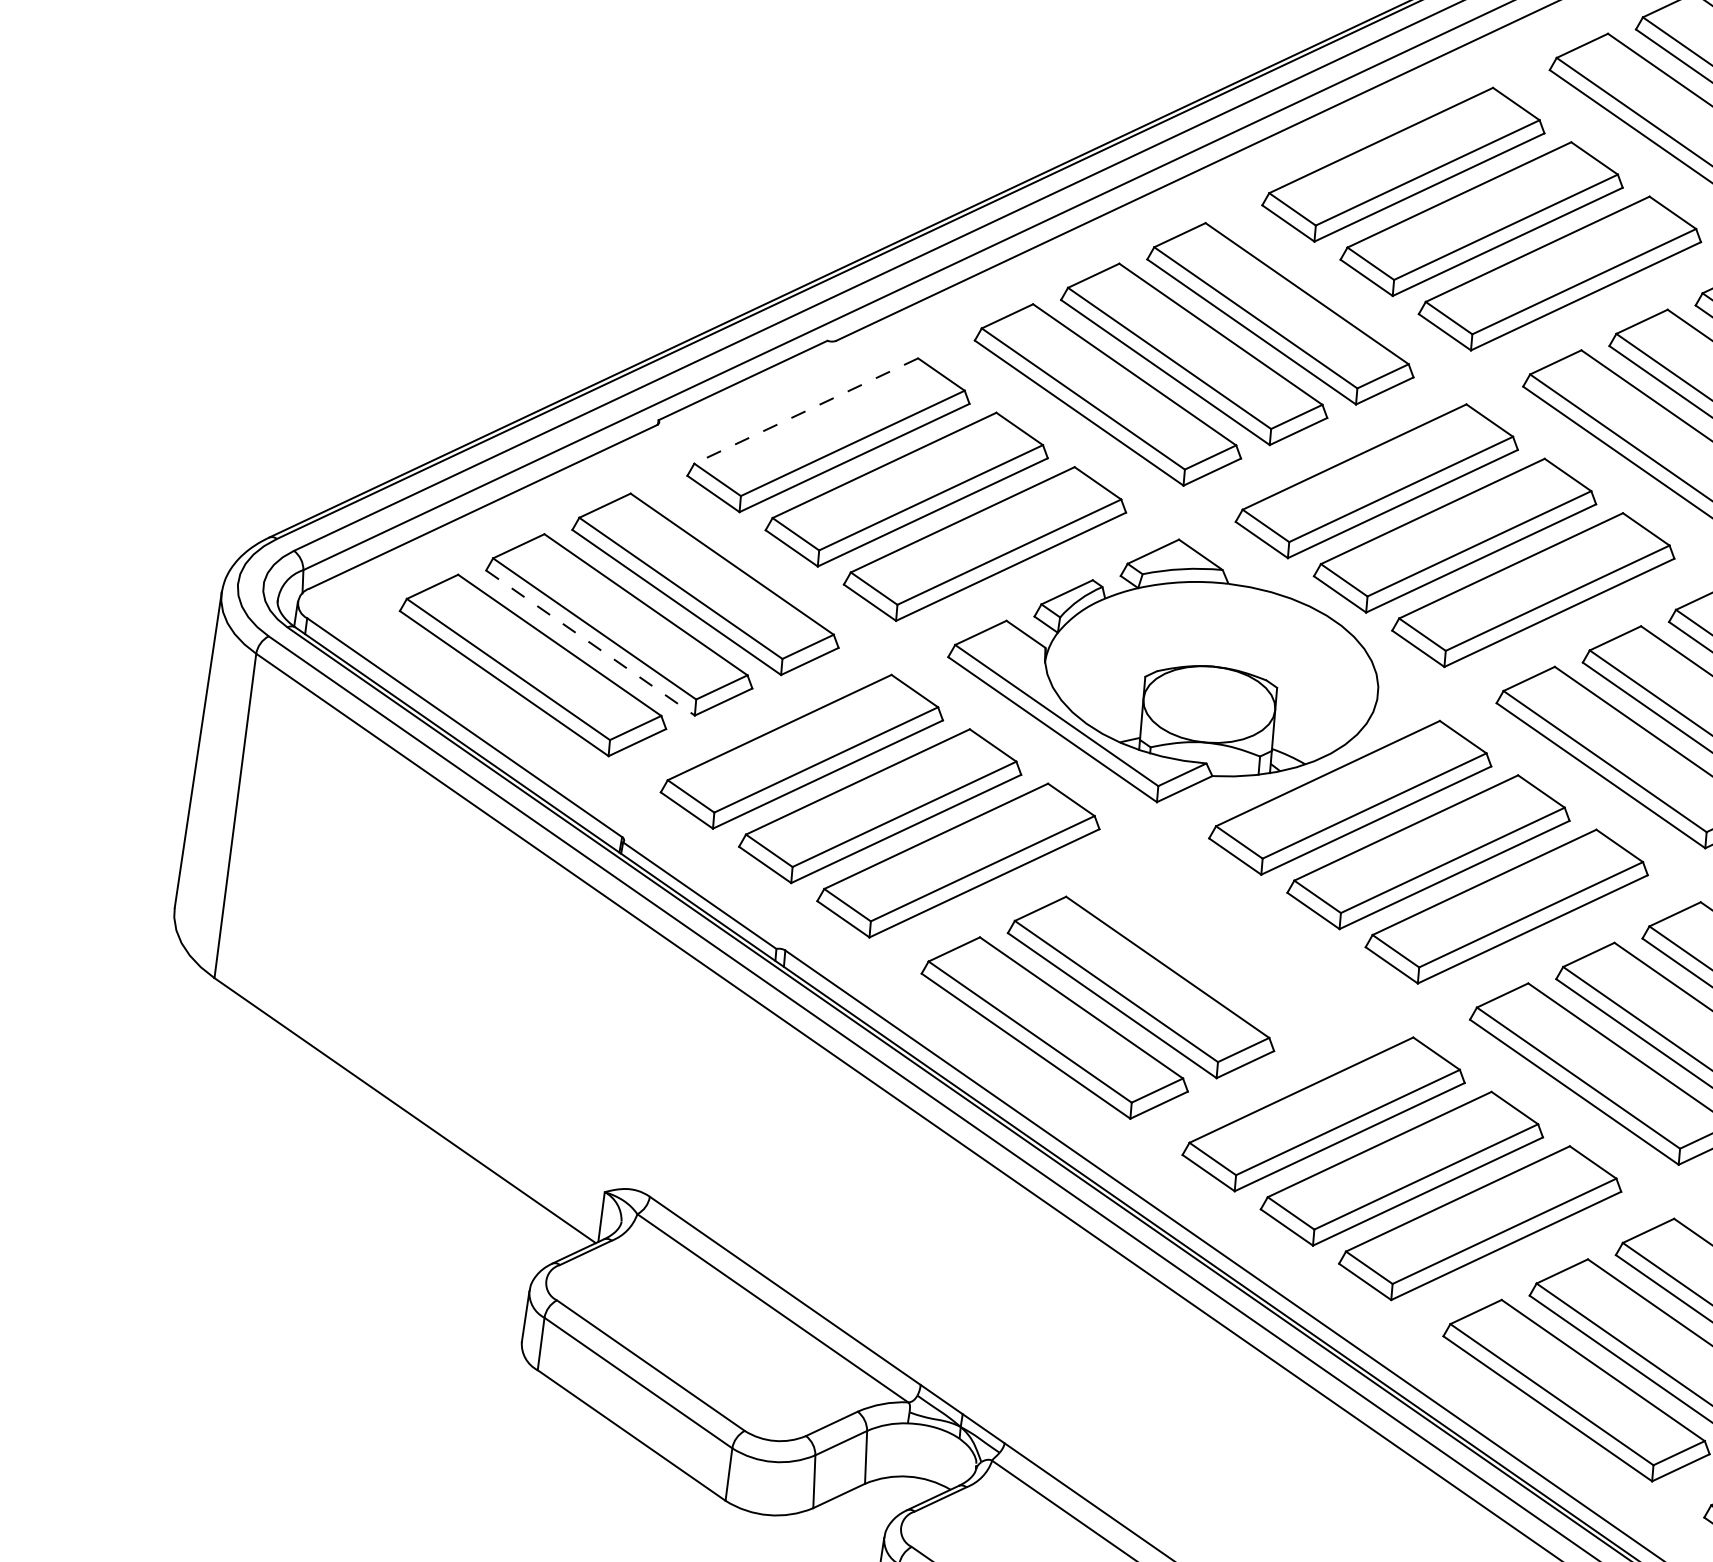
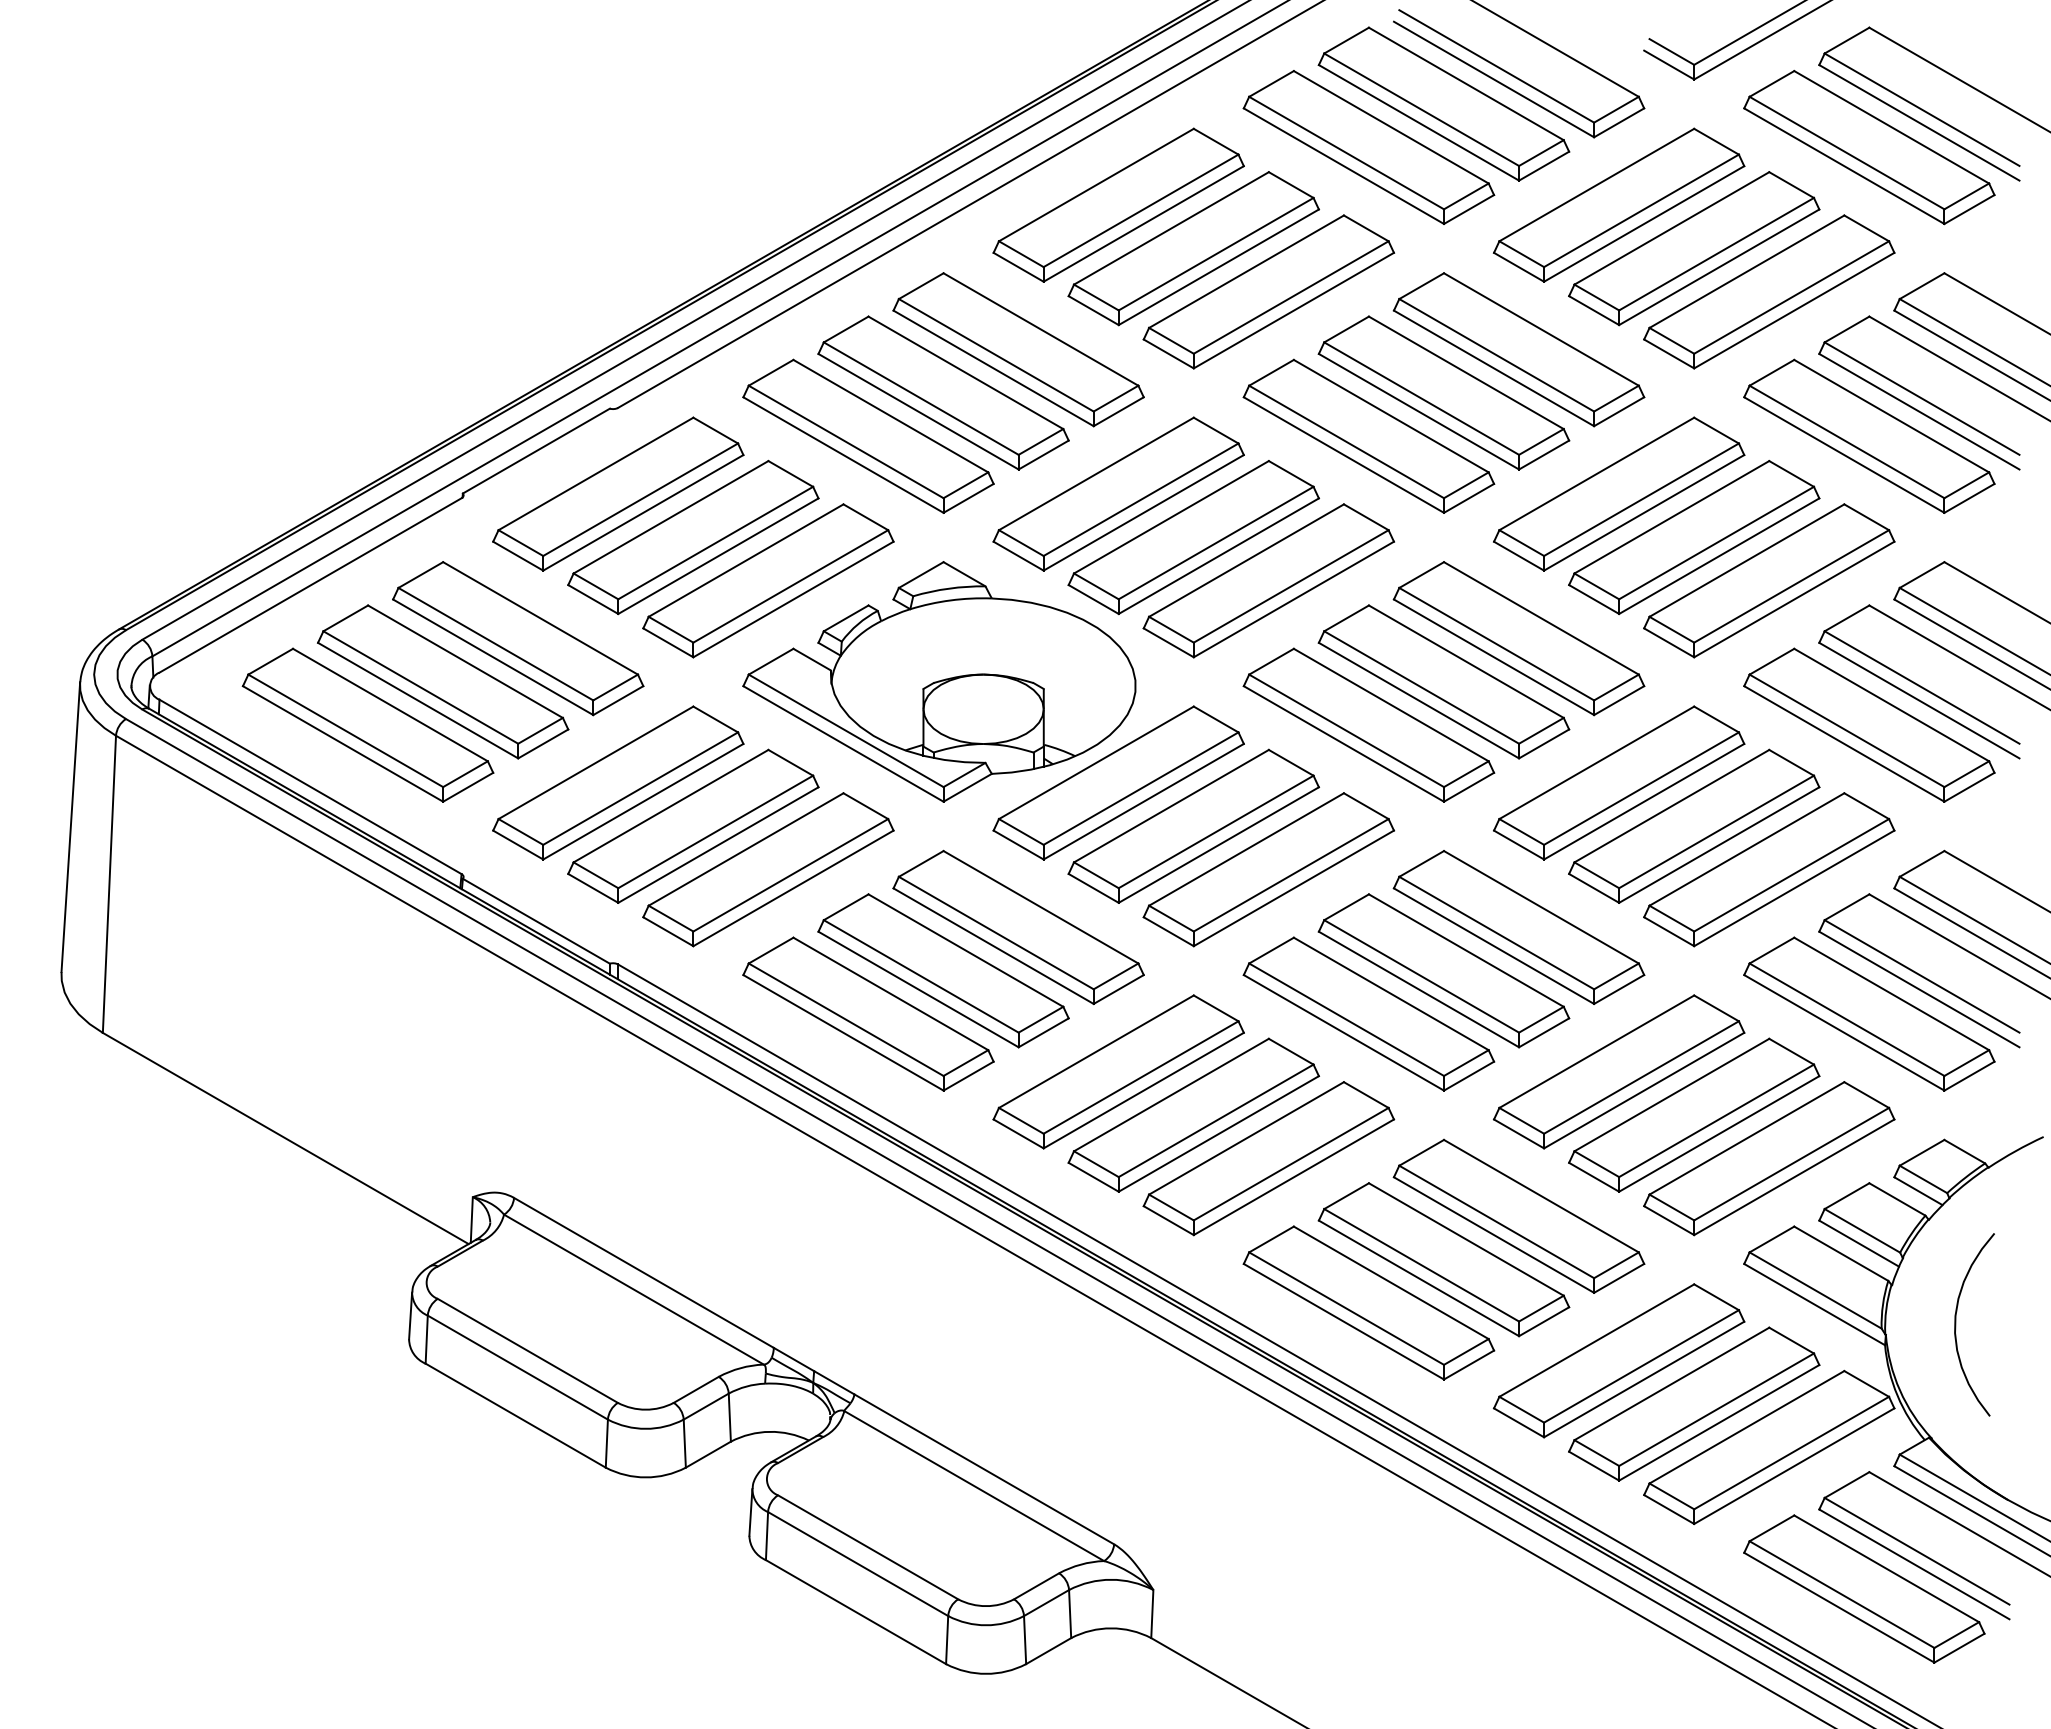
line: (805, 411) -> (595, 474), dashed -> solid
line: (590, 642) -> (418, 700), dashed -> solid
part: (1227, 946) -> (1018, 927), added

